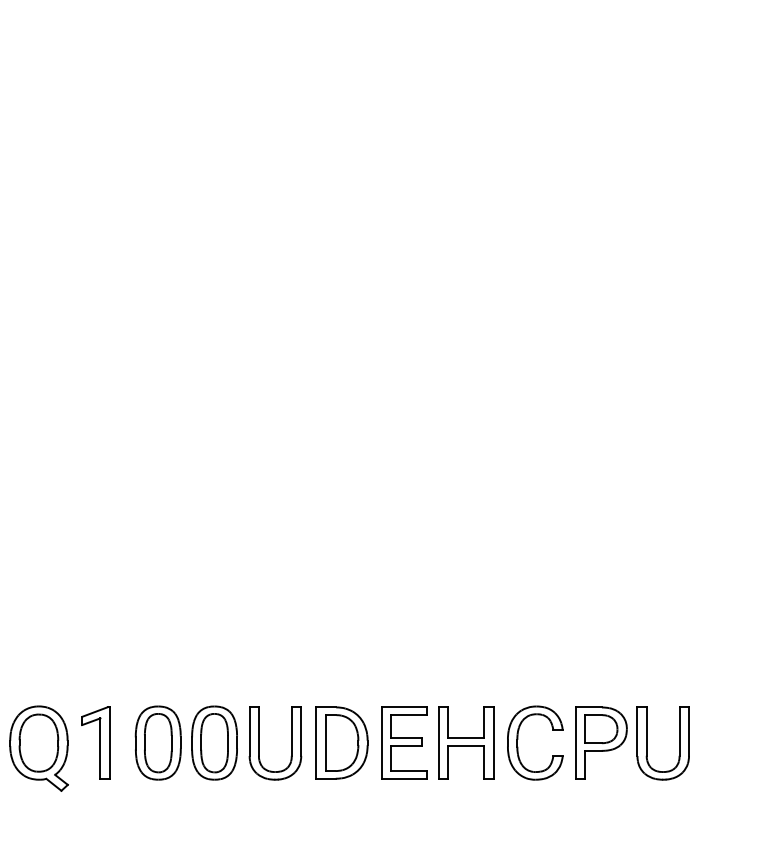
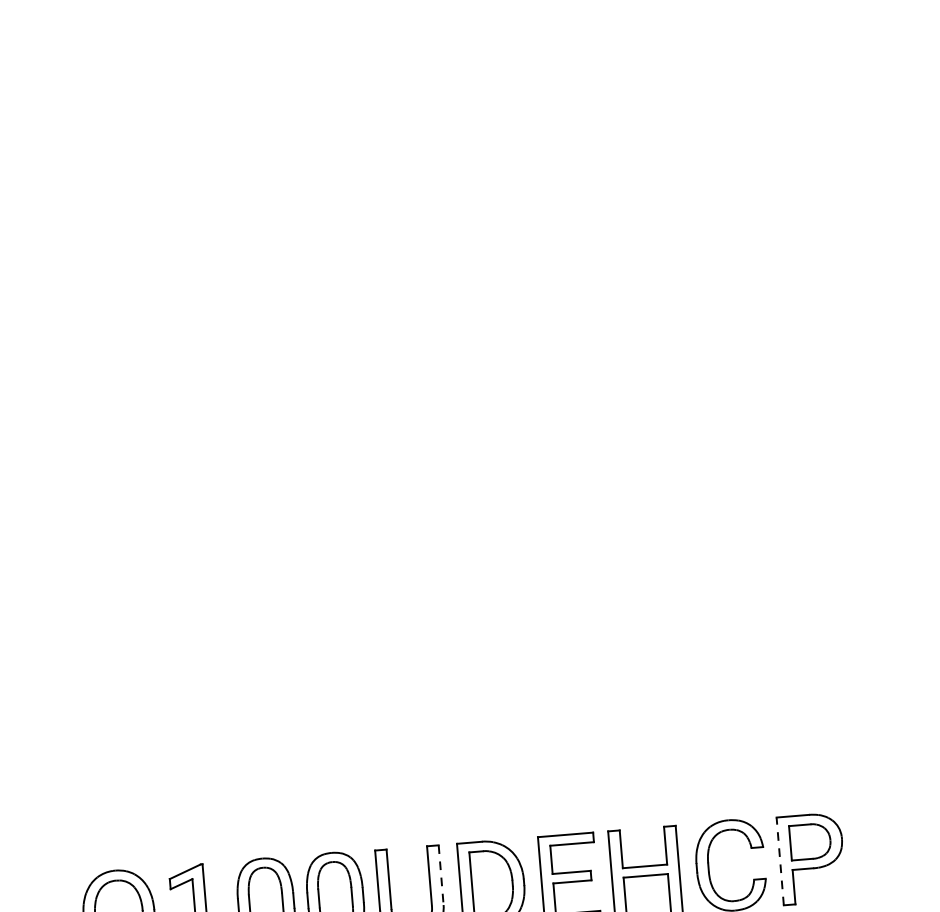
line: (301, 732) -> (441, 876), solid -> dashed
line: (575, 743) -> (780, 861), solid -> dashed
part: (647, 743) -> (868, 854), removed

